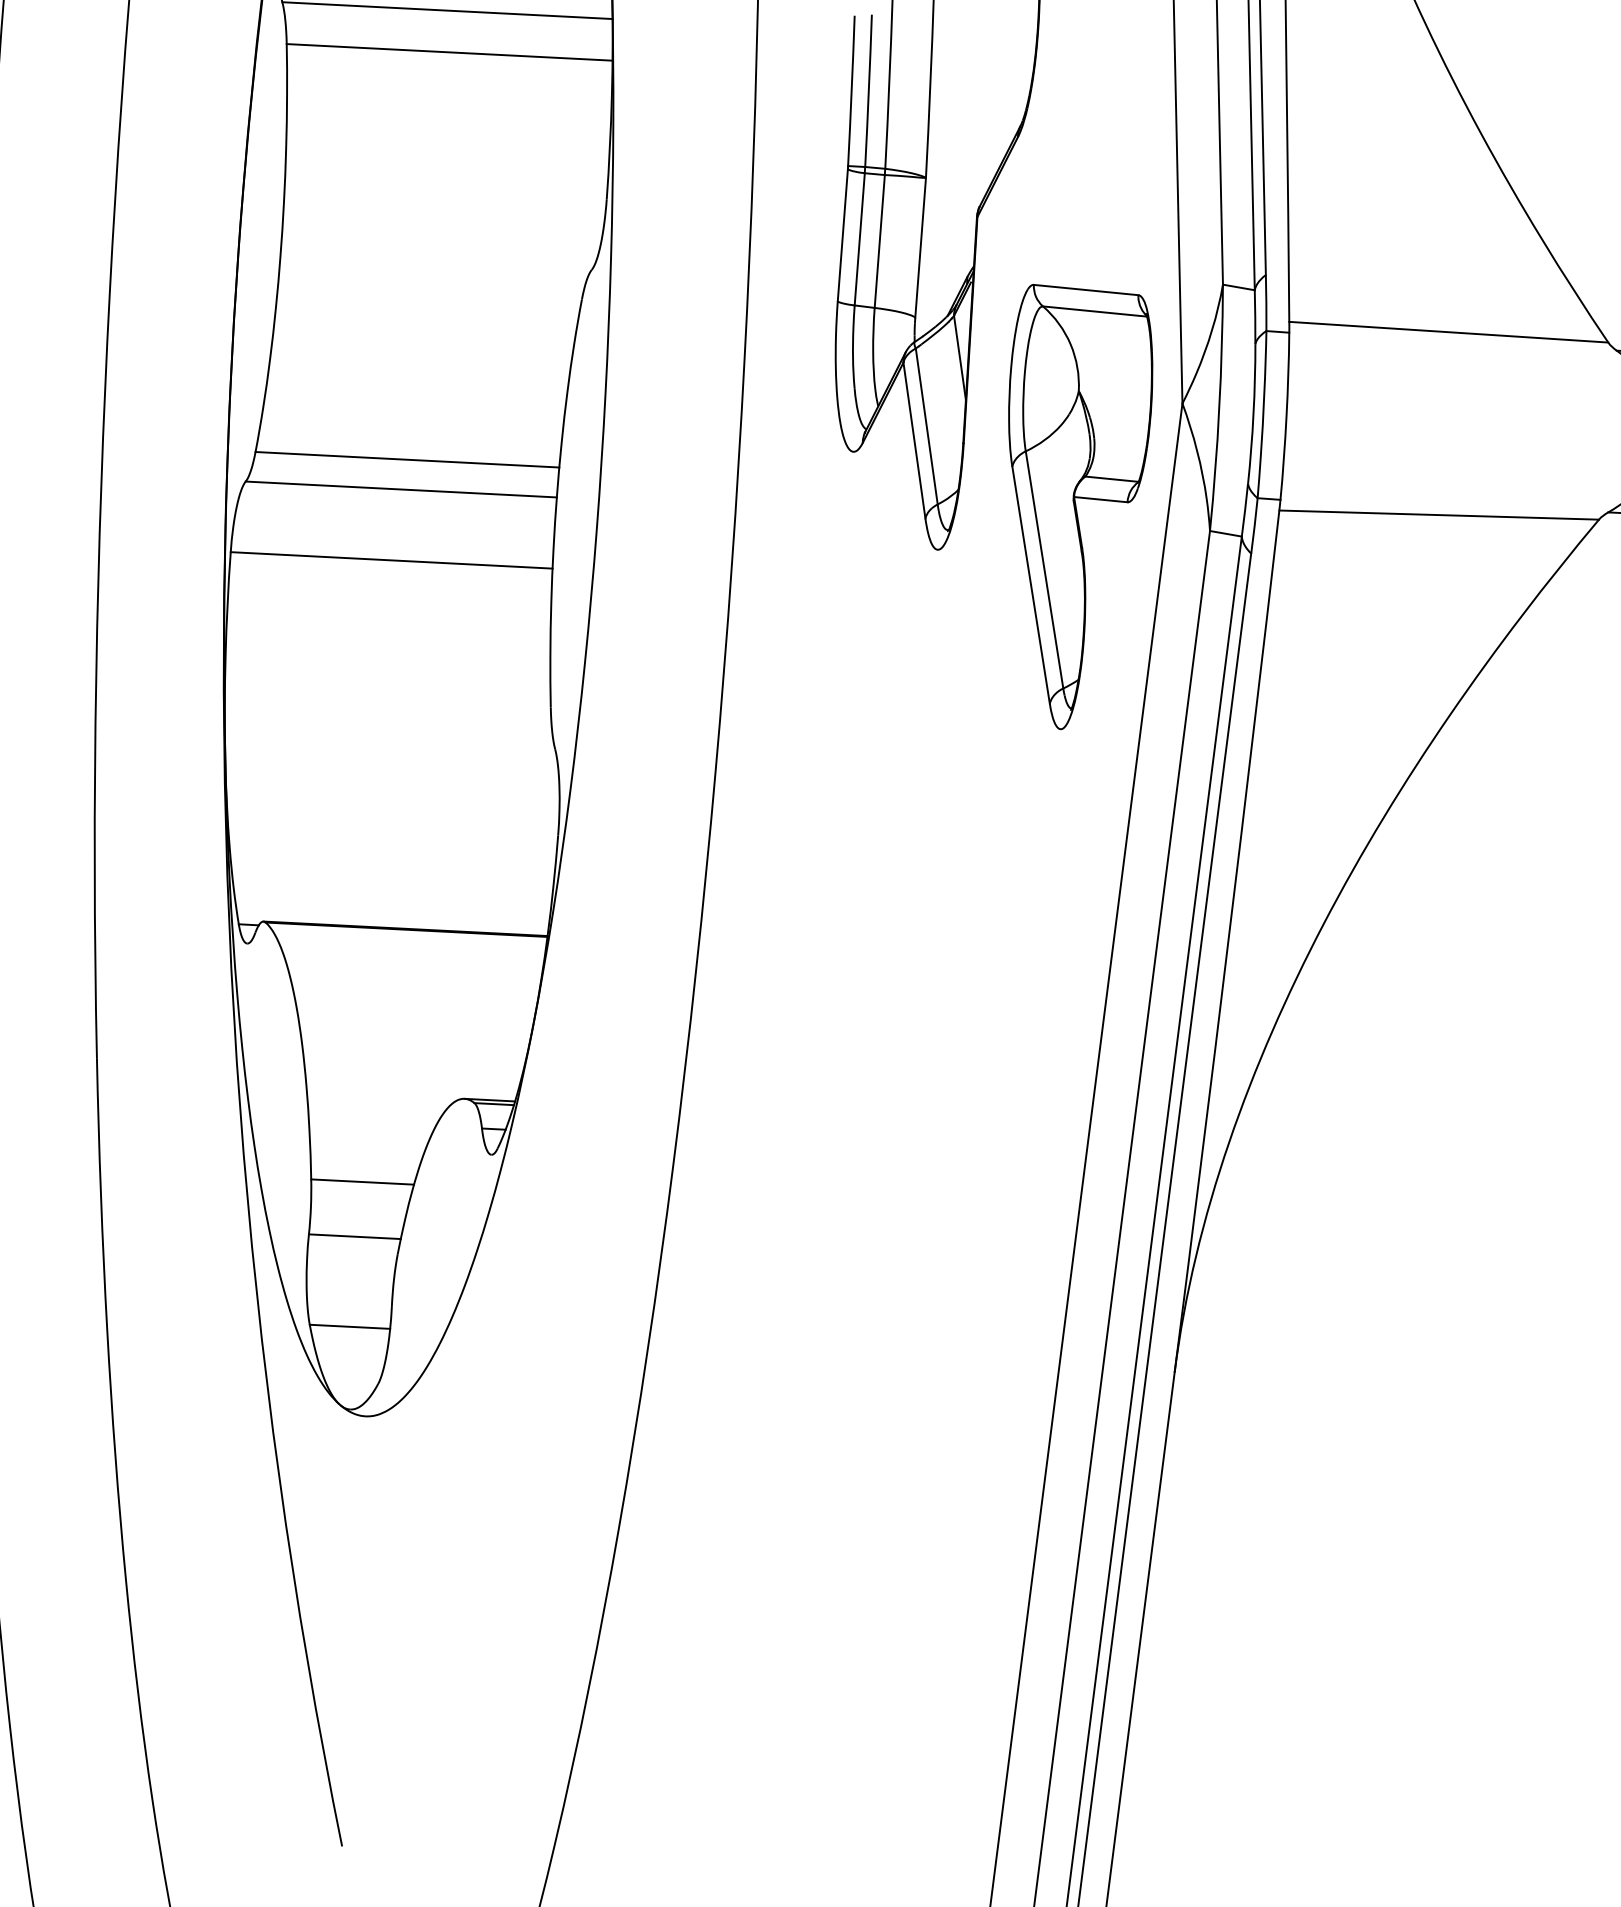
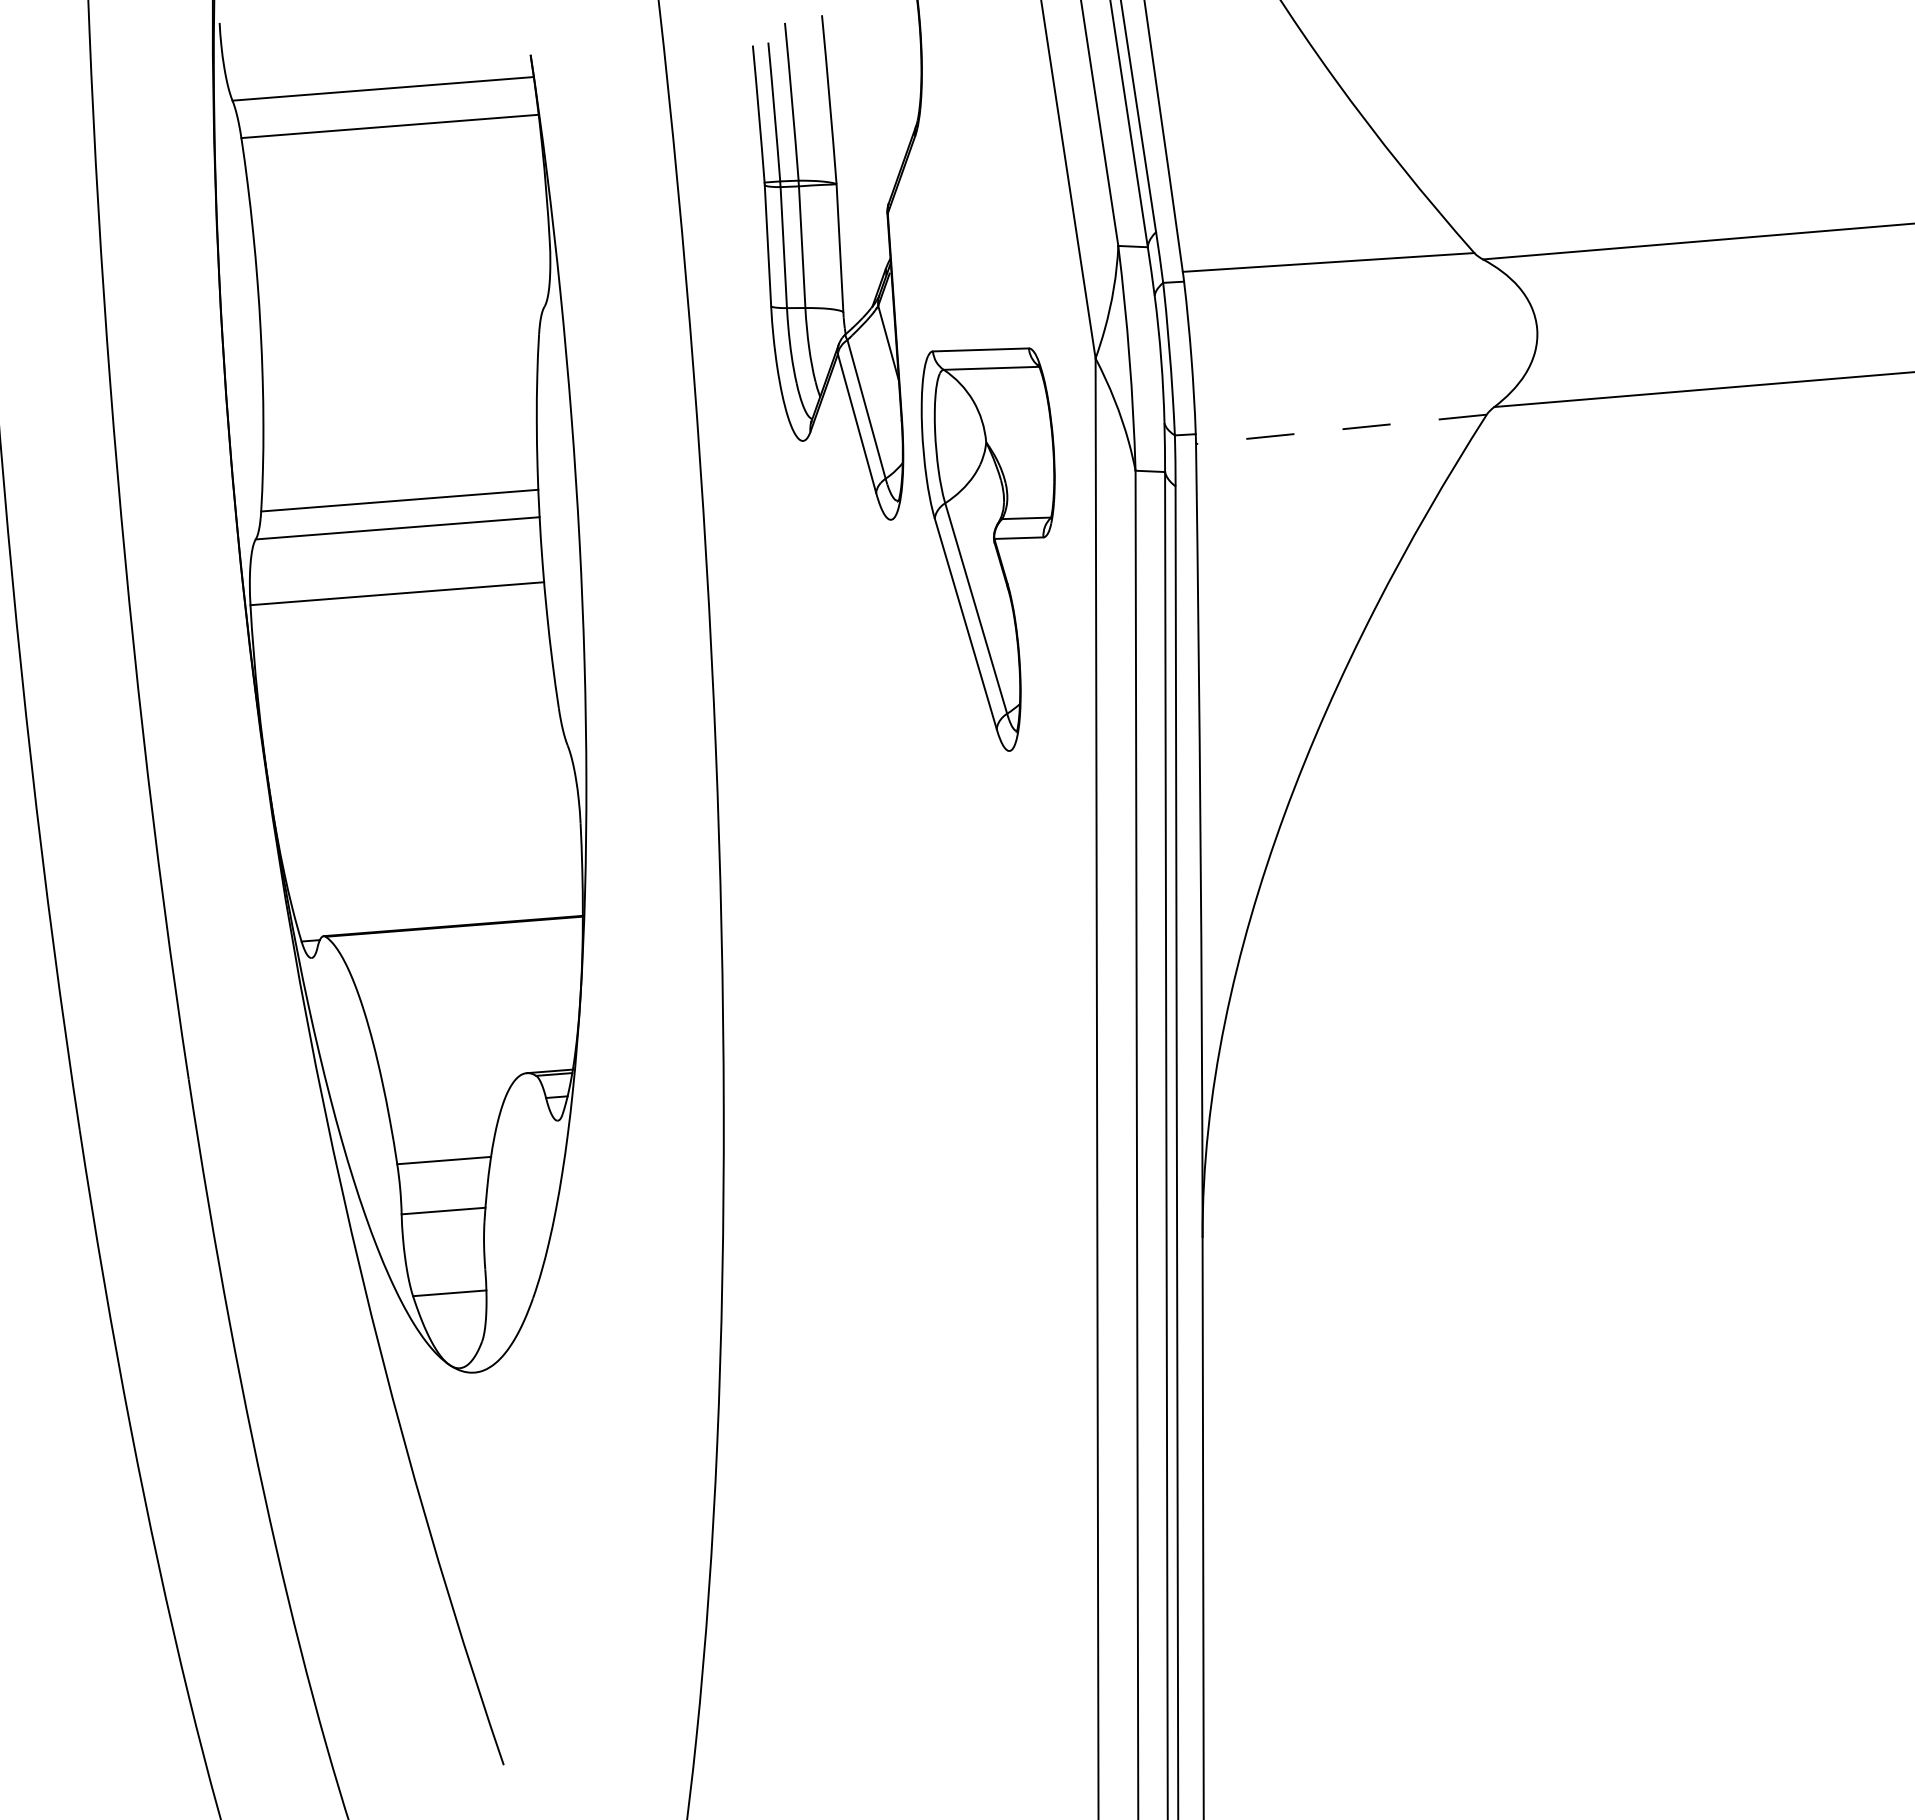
part: (1065, 507) -> (987, 549), moved
line: (1438, 515) -> (1340, 429), solid -> dashed

